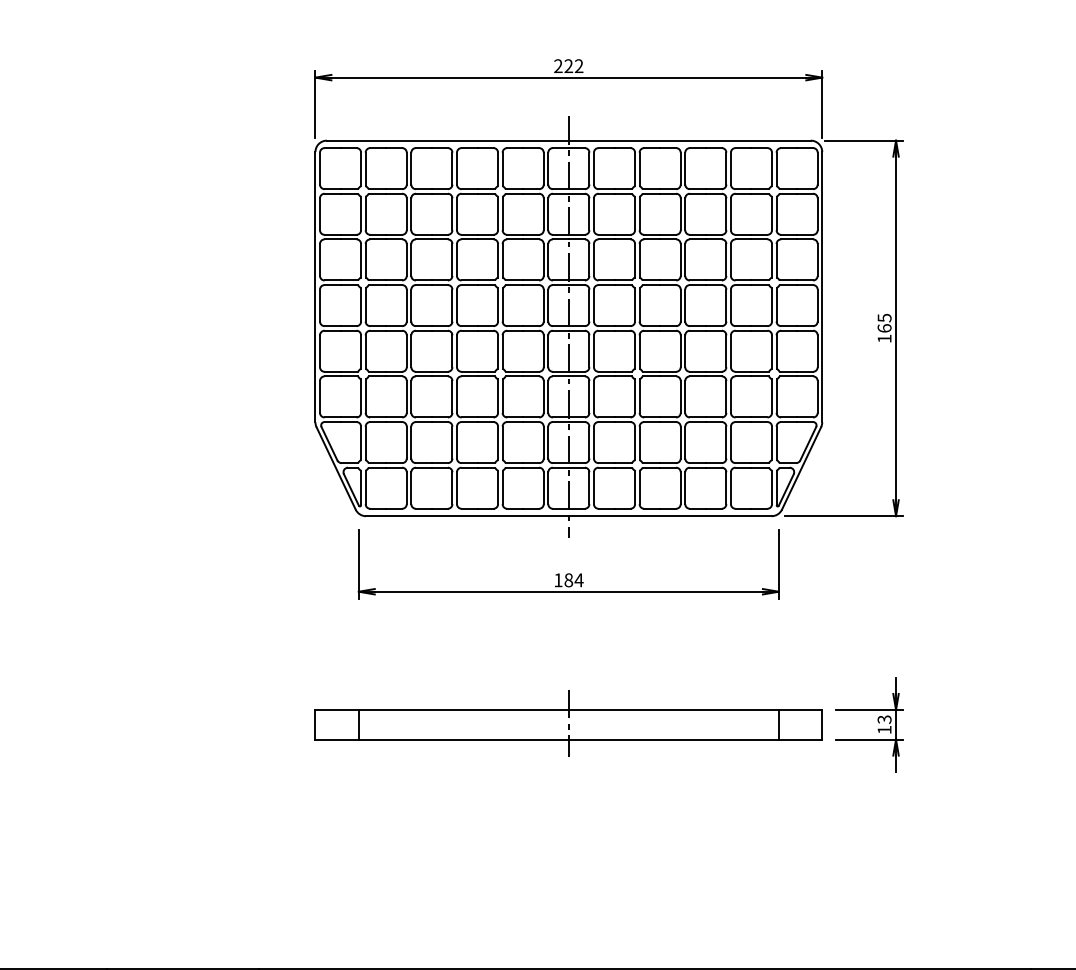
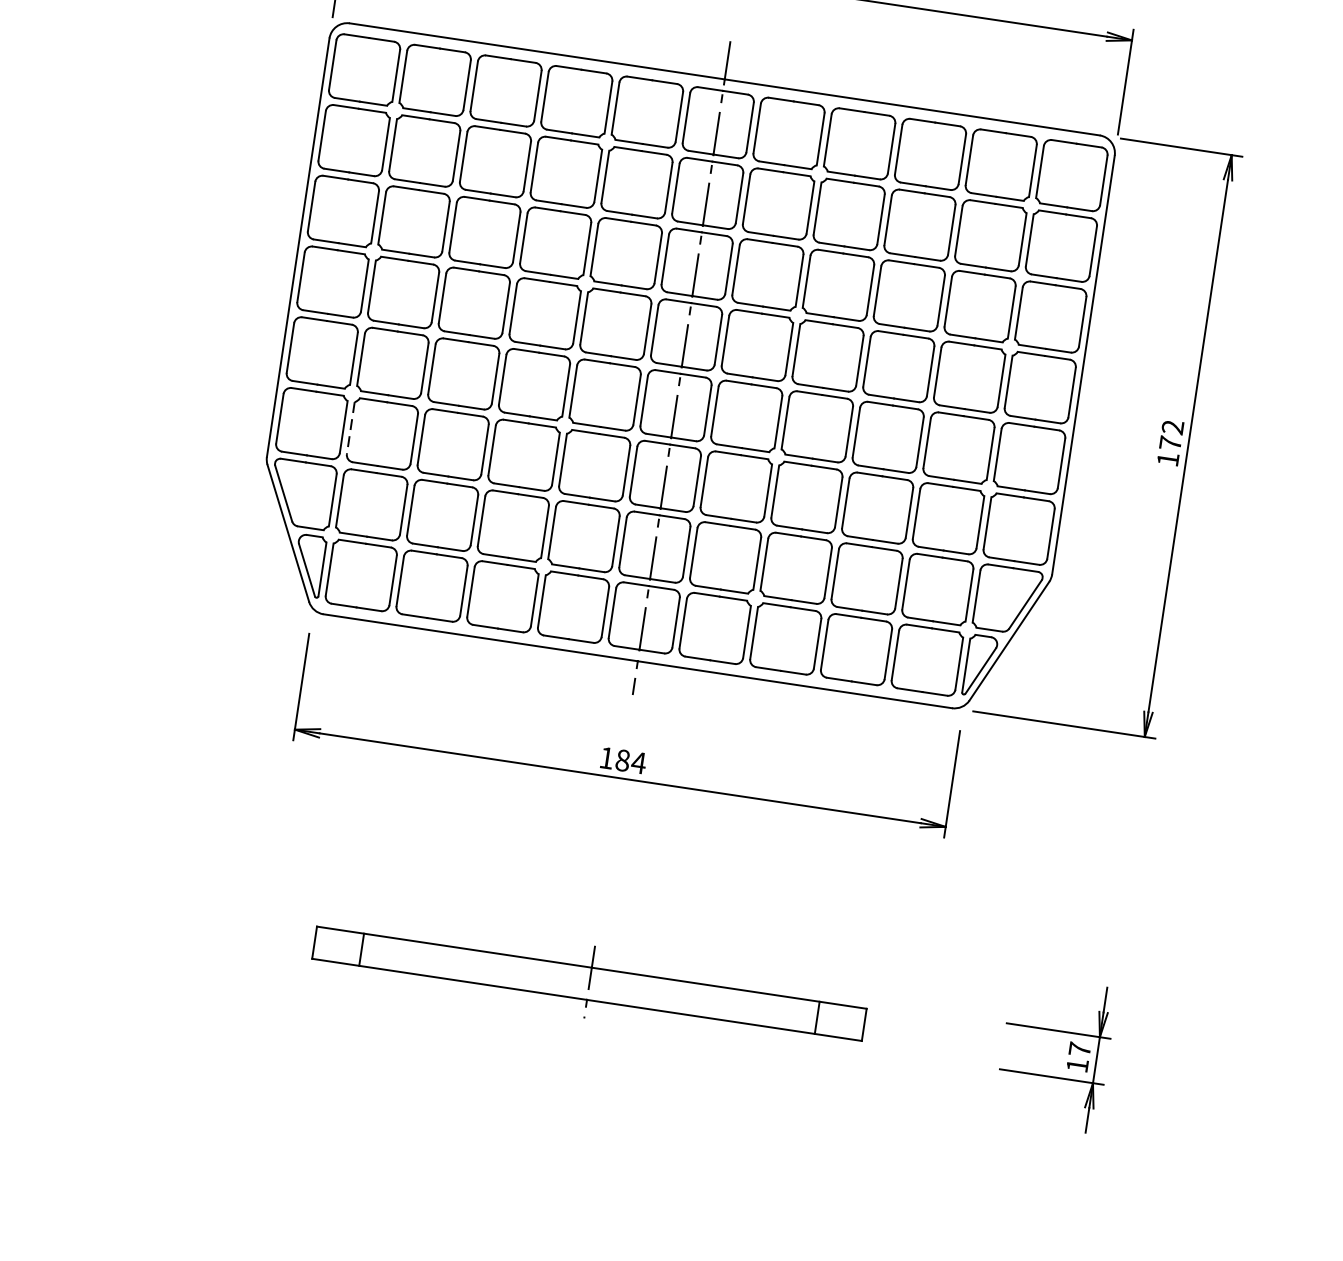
text: (884, 322) -> (1171, 434), 165 -> 172
line: (365, 396) -> (350, 428), solid -> dashed
text: (884, 719) -> (1079, 1049), 13 -> 17
part: (568, 723) -> (589, 982), size x0.7

